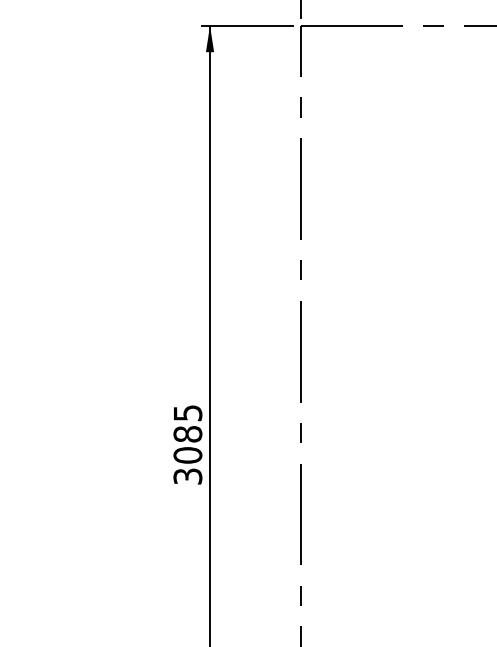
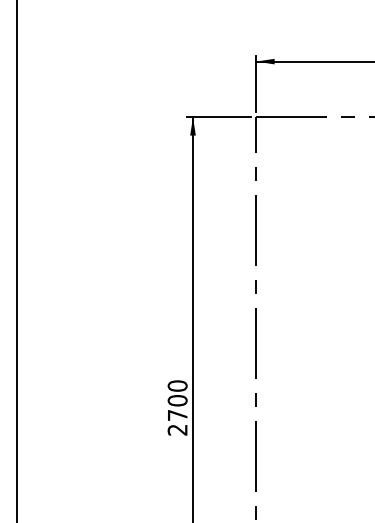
text: (187, 444) -> (177, 407), 3085 -> 2700

